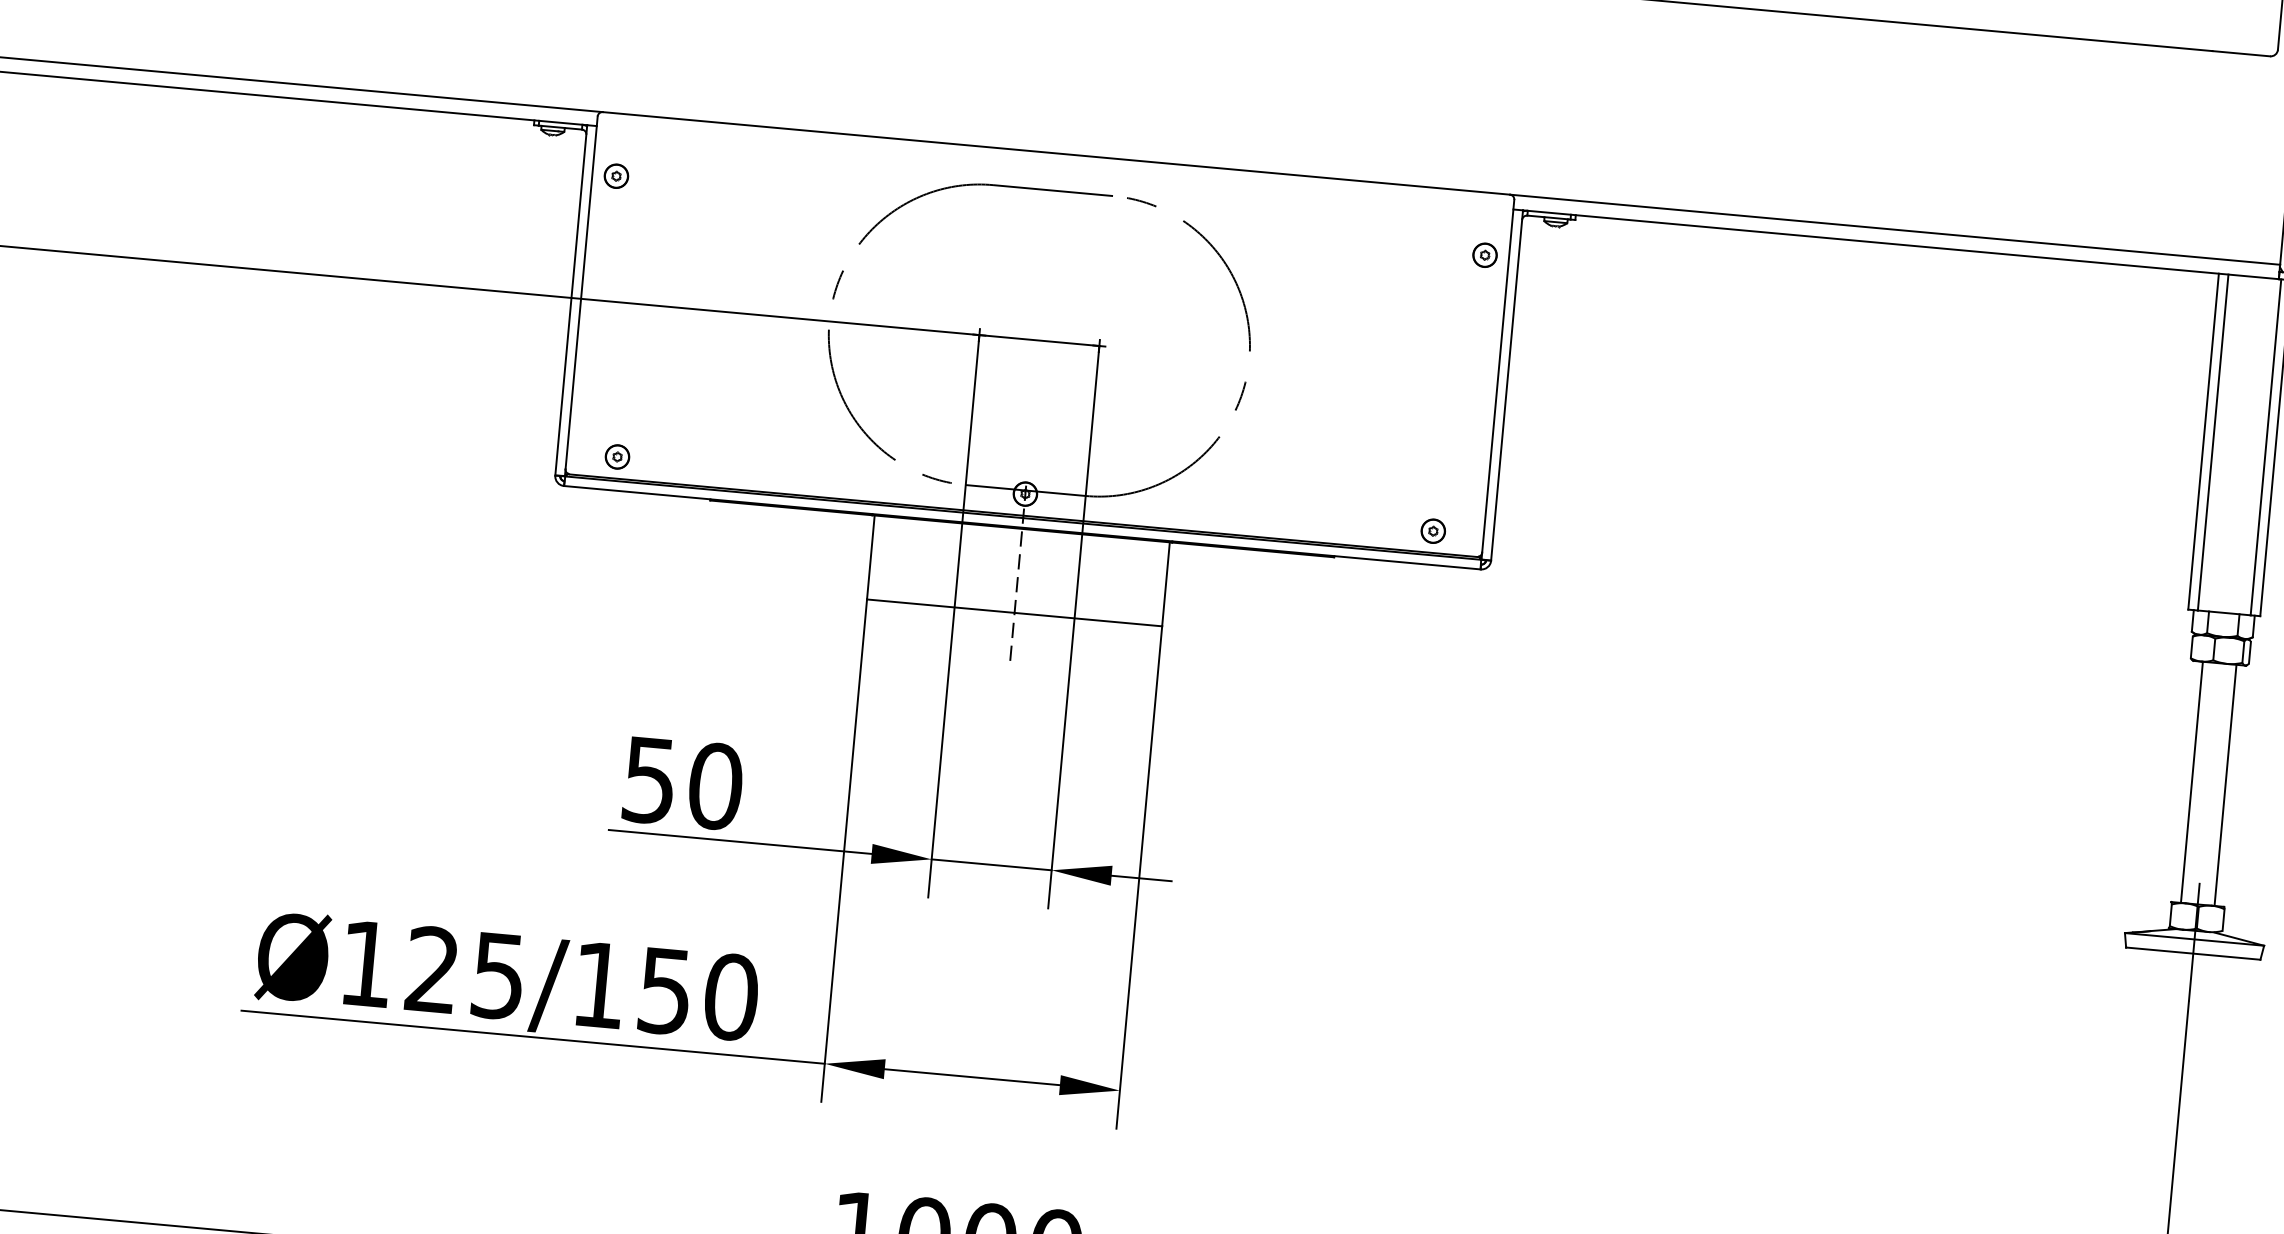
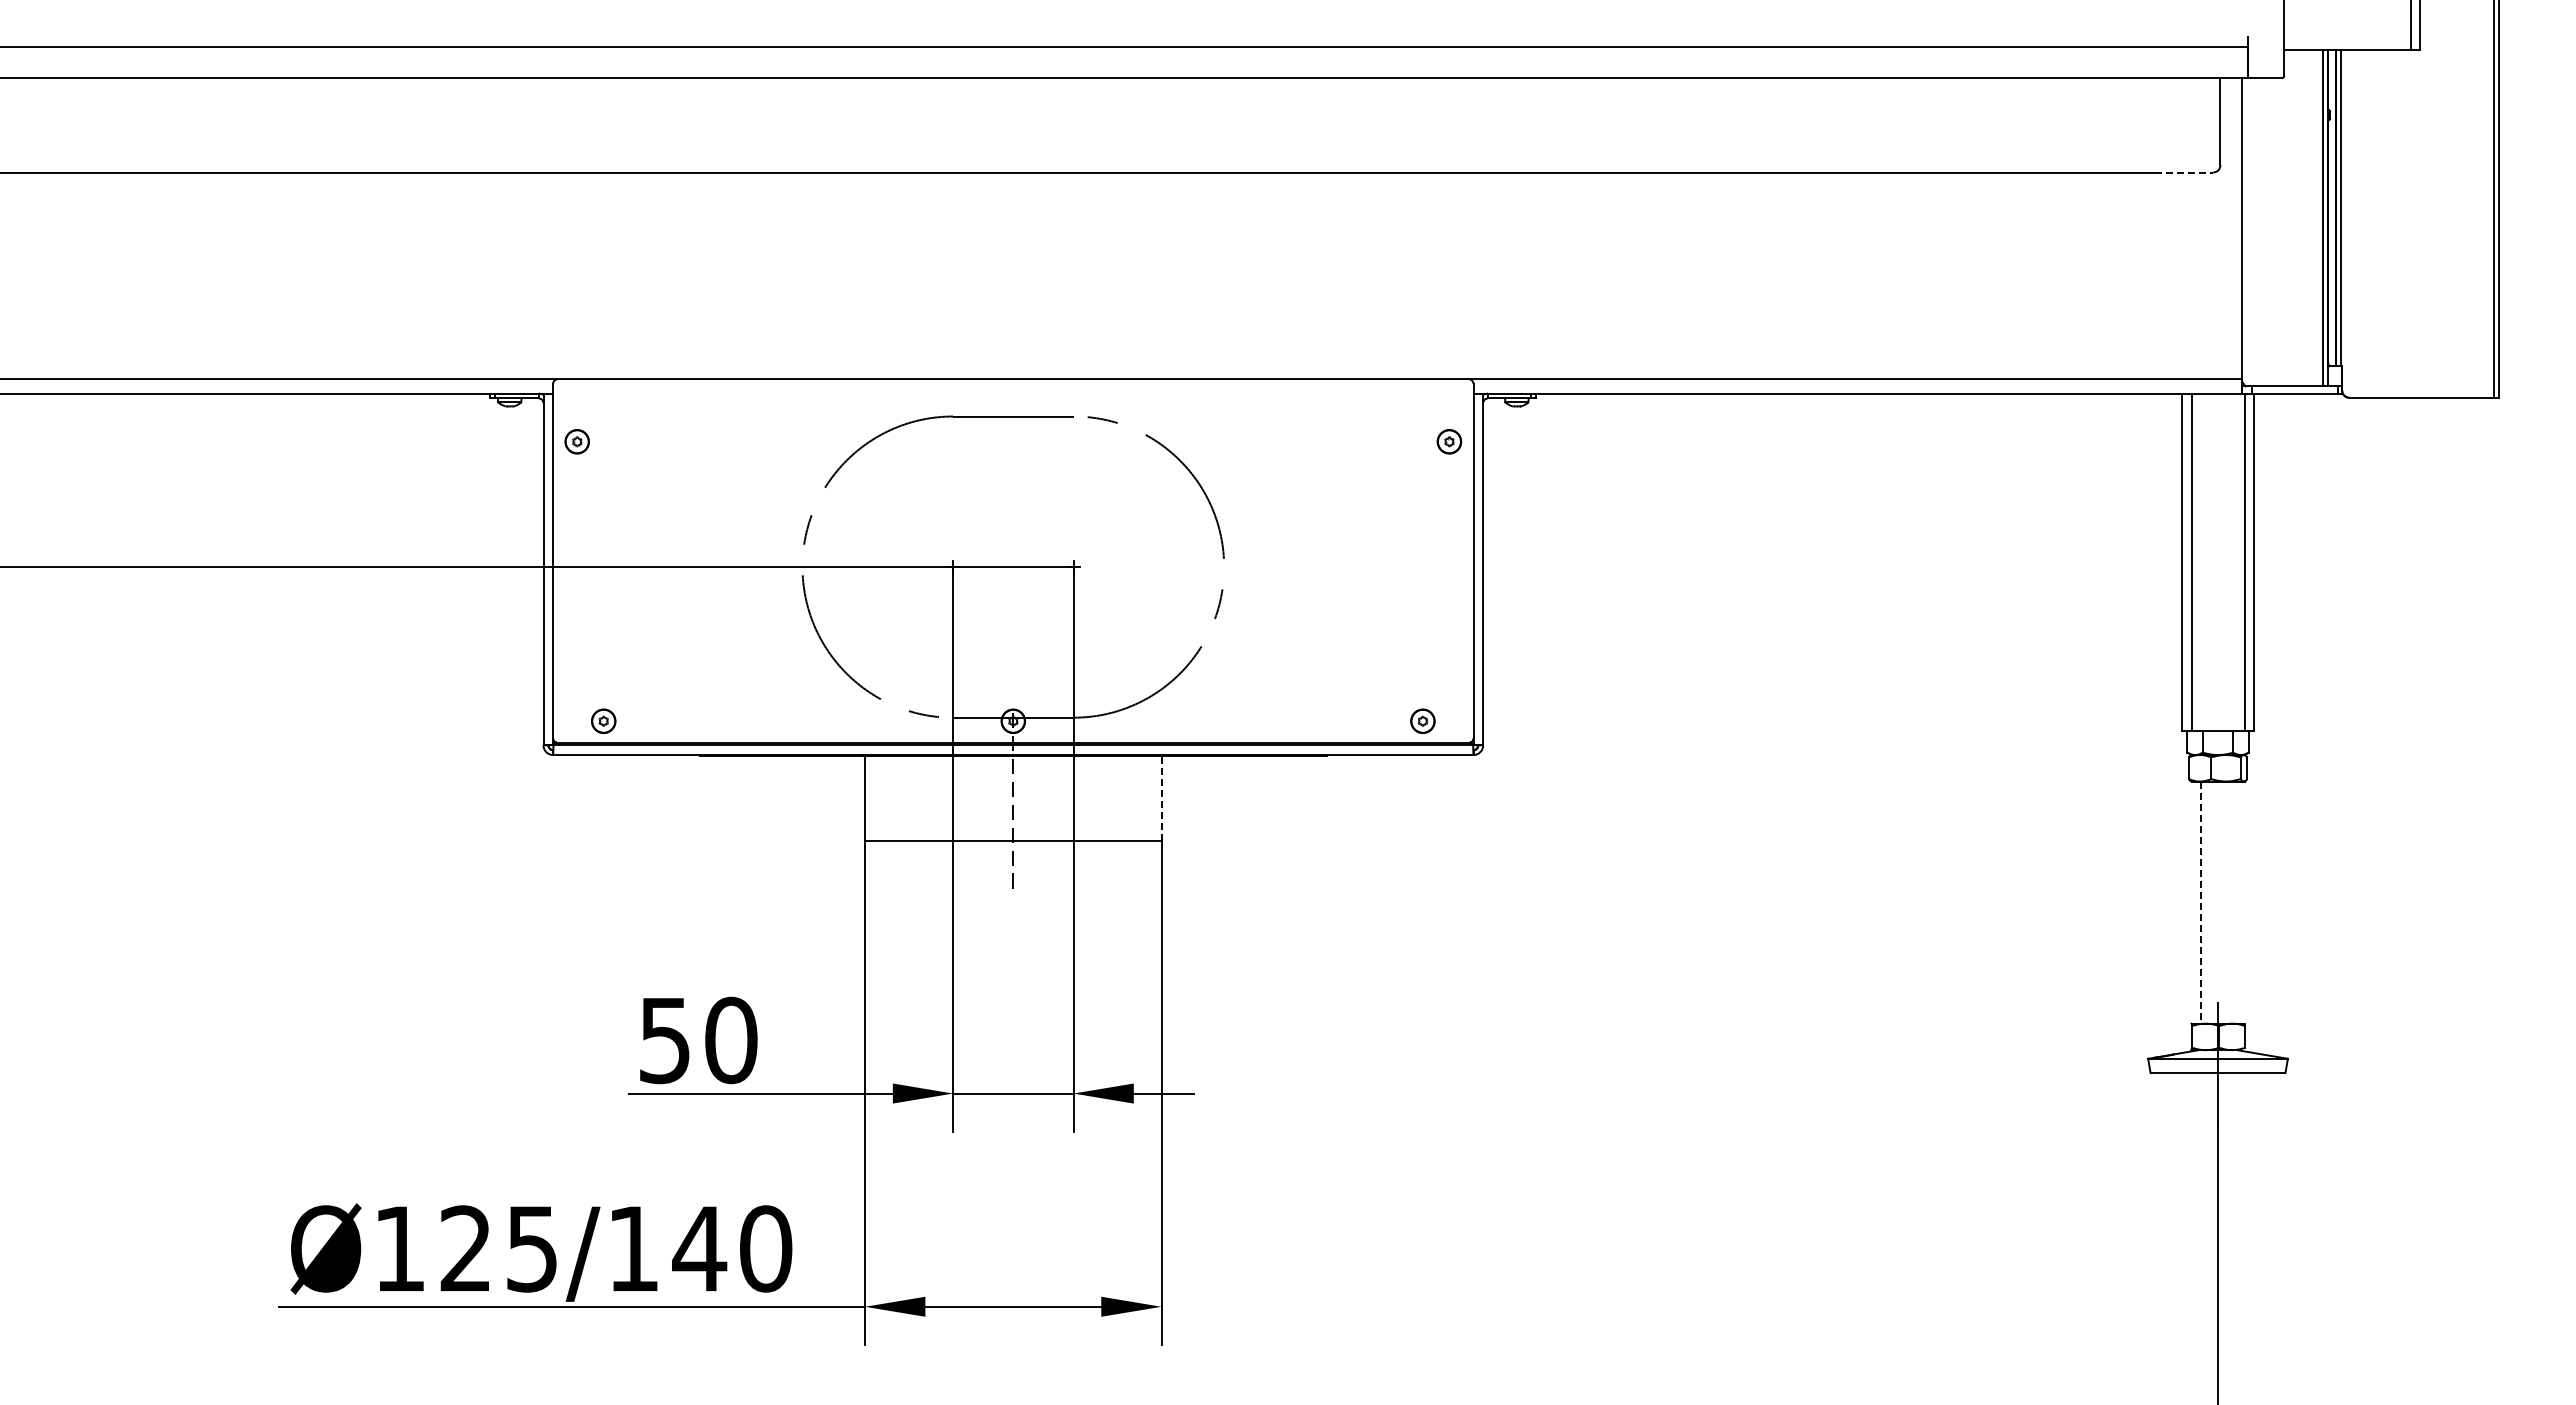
line: (2241, 53) -> (2184, 172), solid -> dashed
line: (1166, 583) -> (1161, 797), solid -> dashed
line: (2192, 783) -> (2201, 903), solid -> dashed
line: (2225, 785) -> (2234, 902), removed
text: (665, 991) -> (699, 1249), Ø125/150 -> Ø125/140

